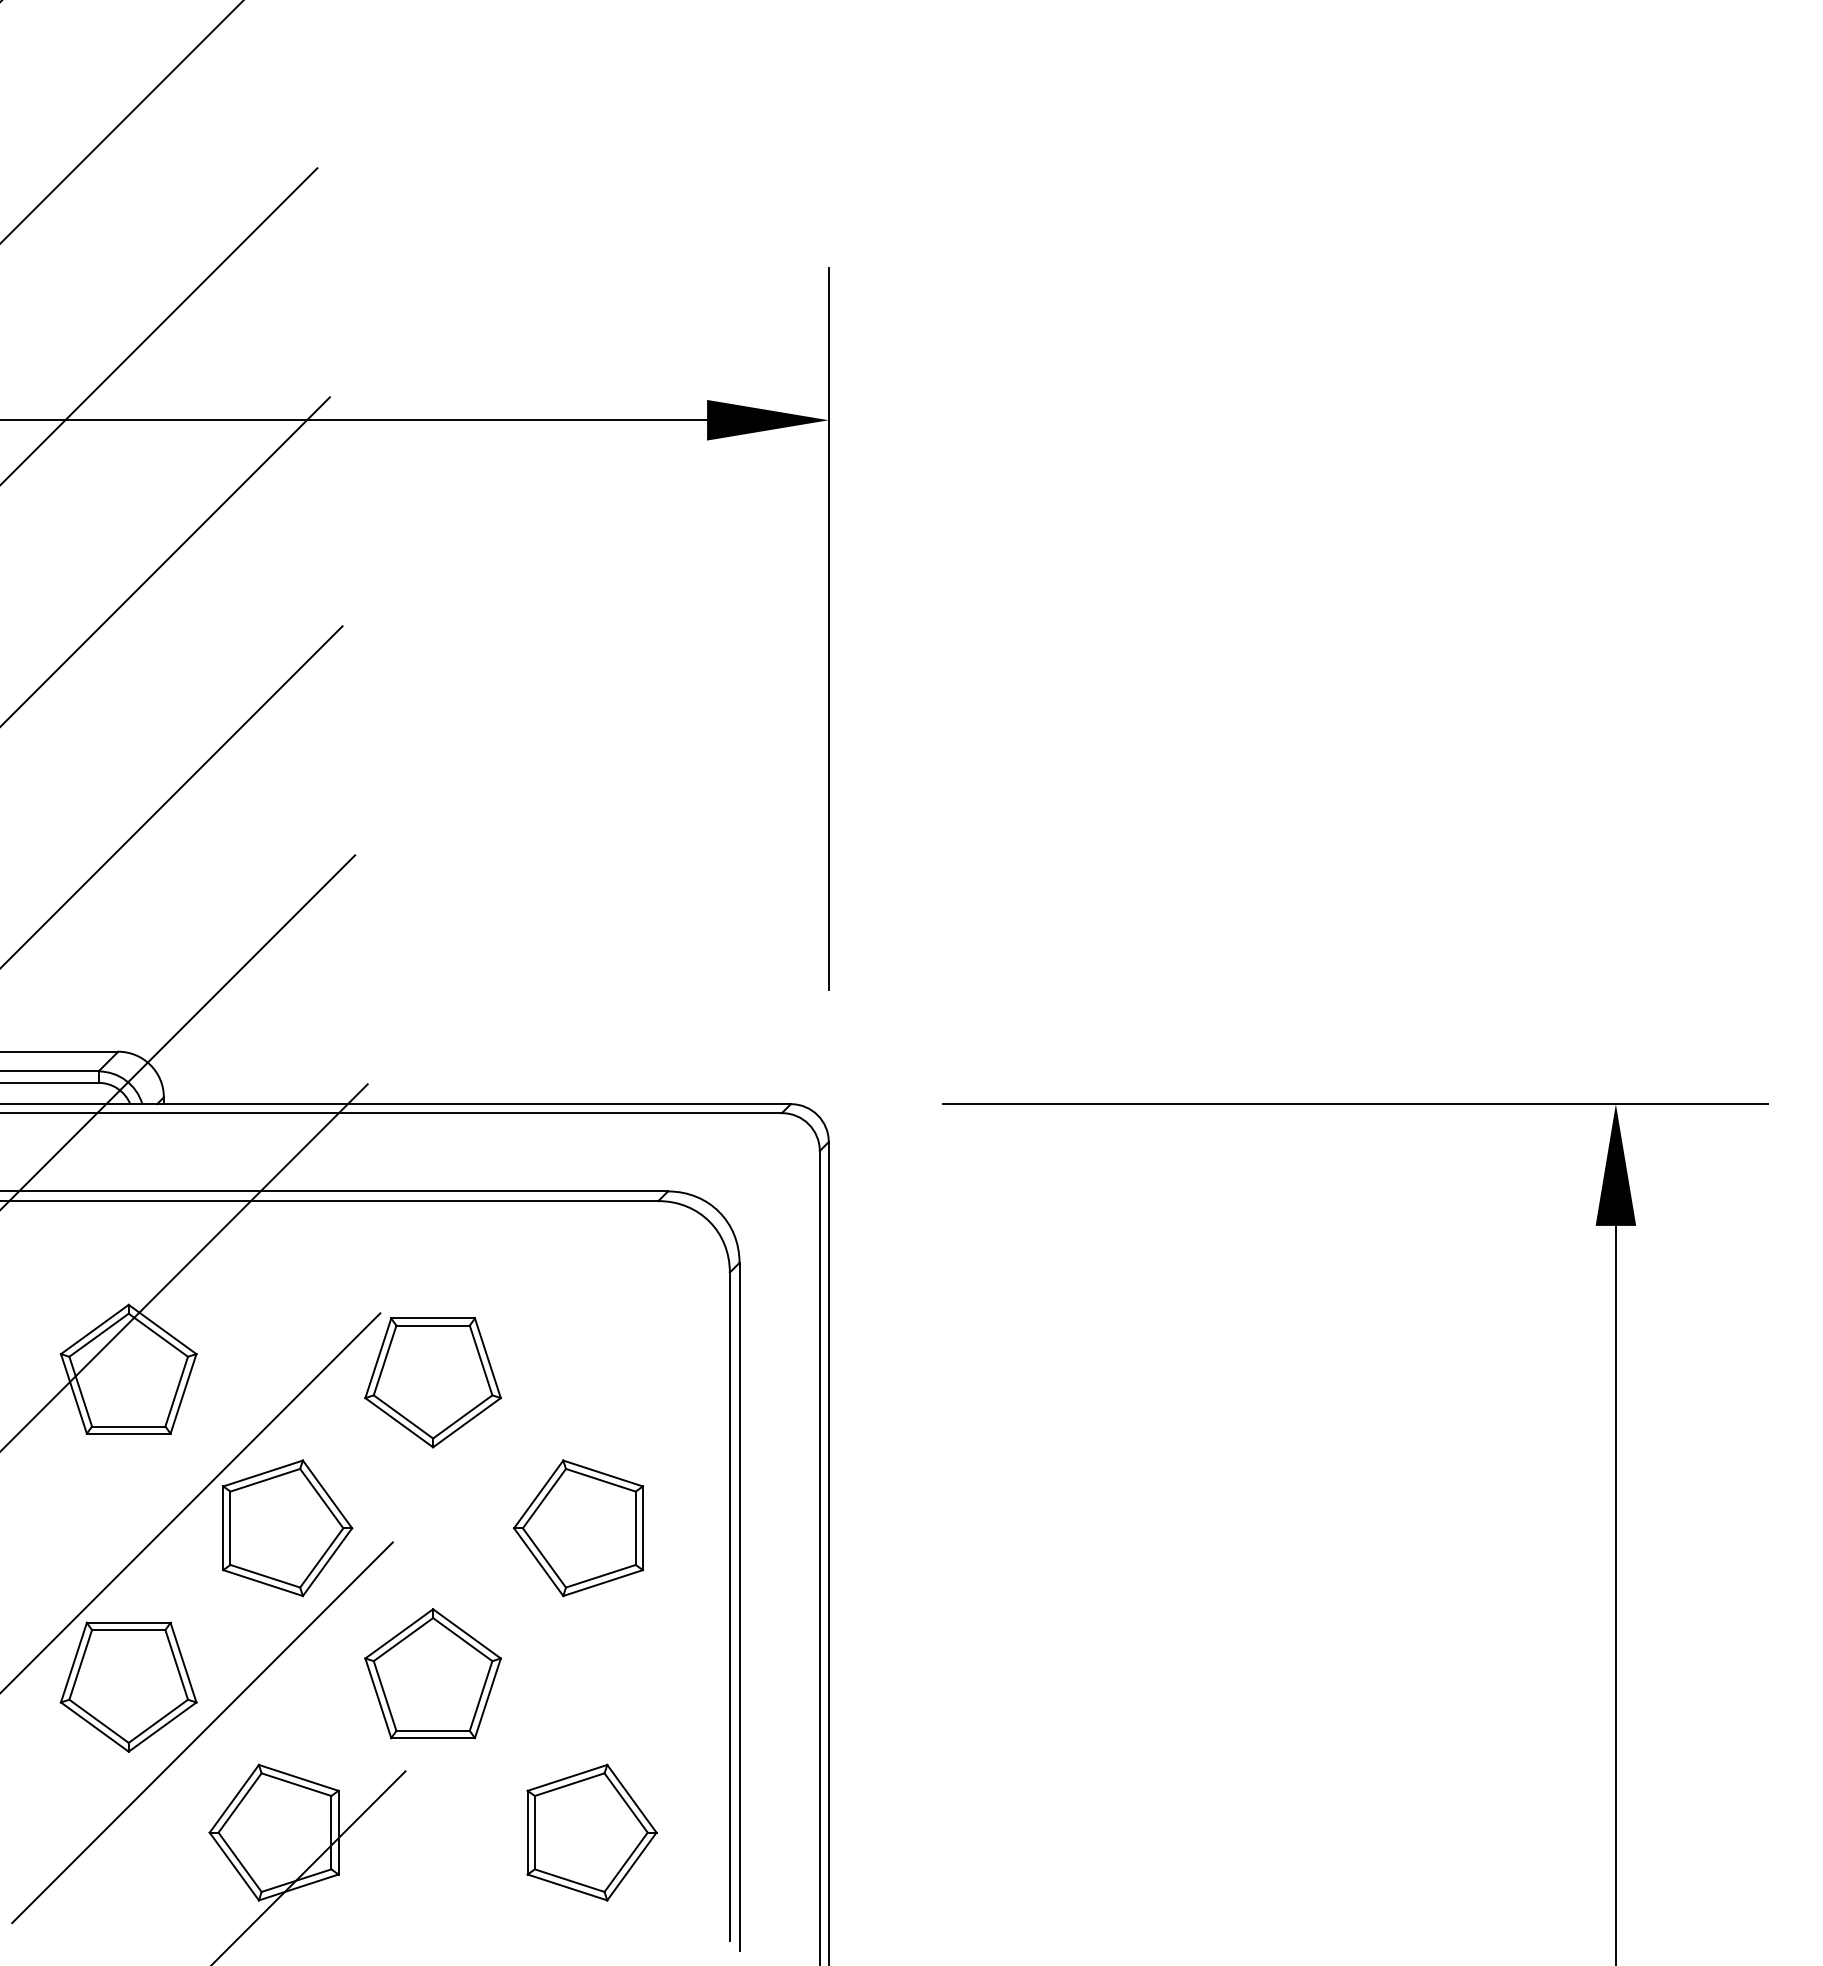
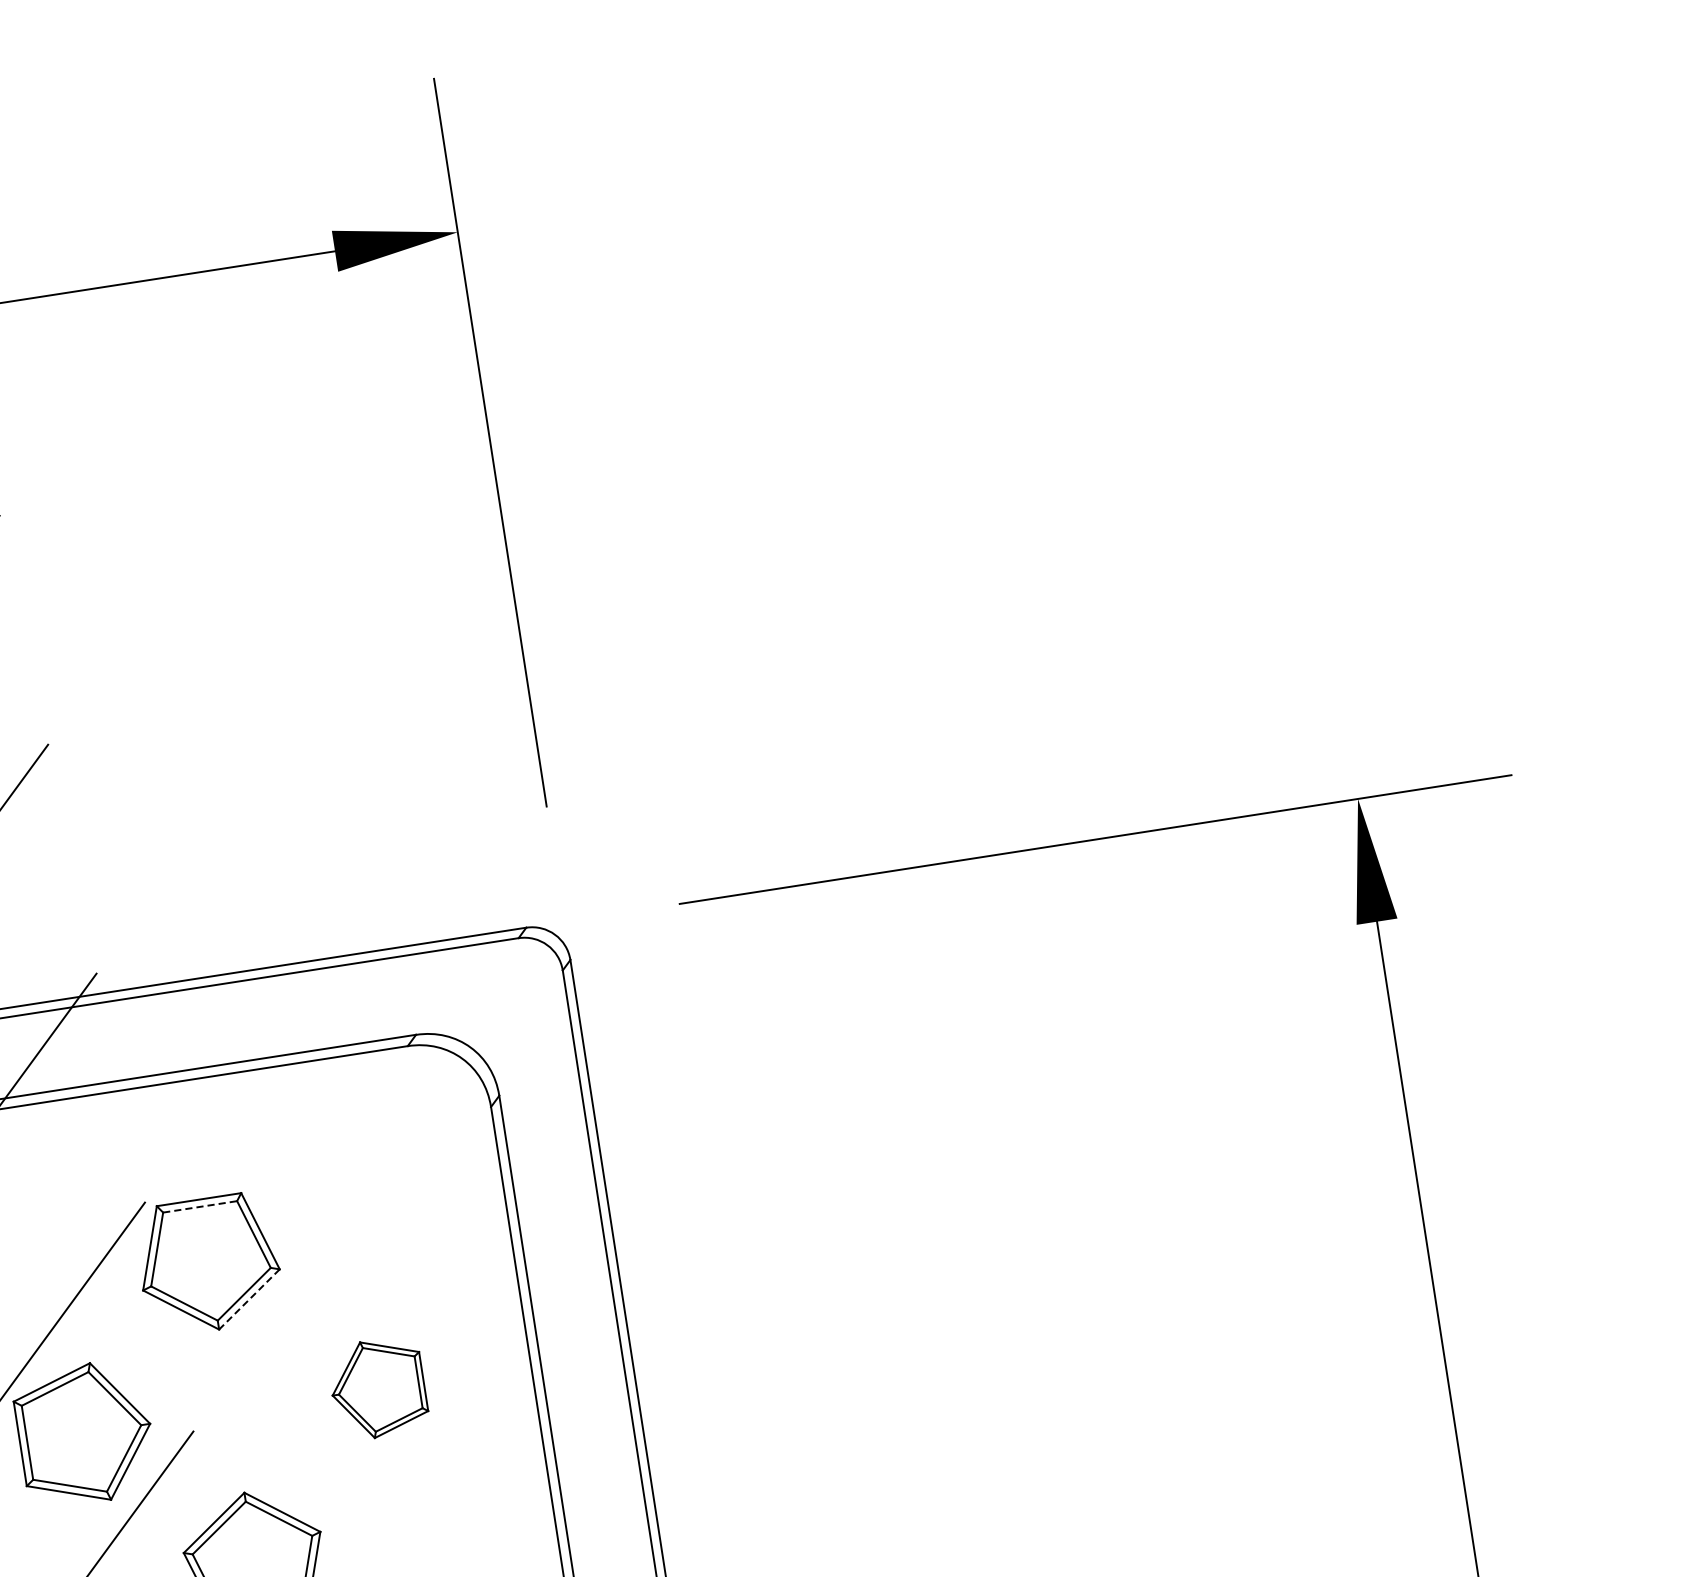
line: (433, 1325) -> (200, 1206), solid -> dashed
line: (466, 1422) -> (248, 1299), solid -> dashed
part: (577, 1528) -> (377, 1388), size x0.7

